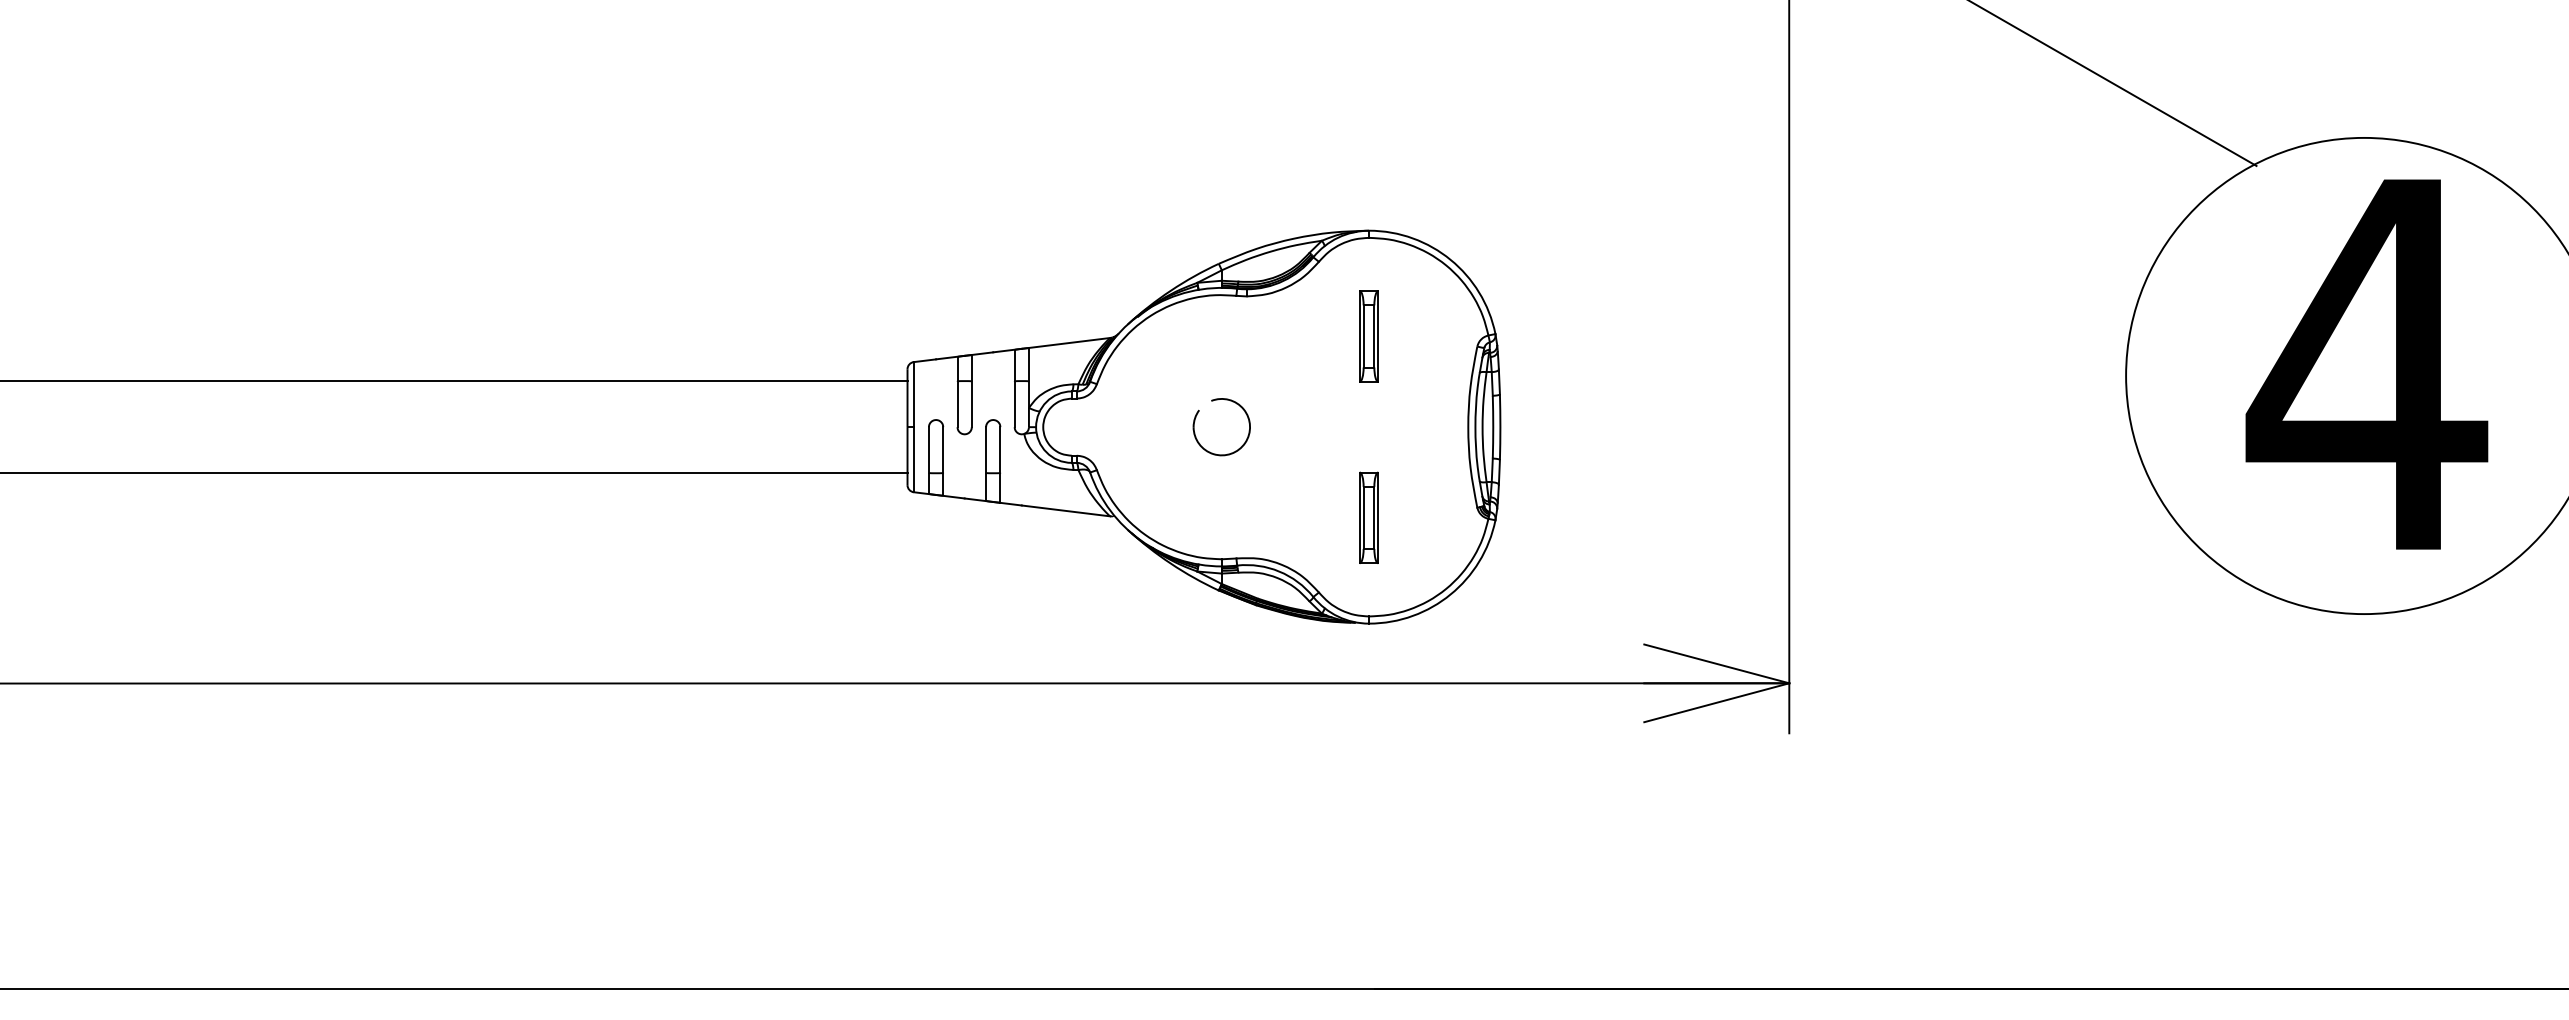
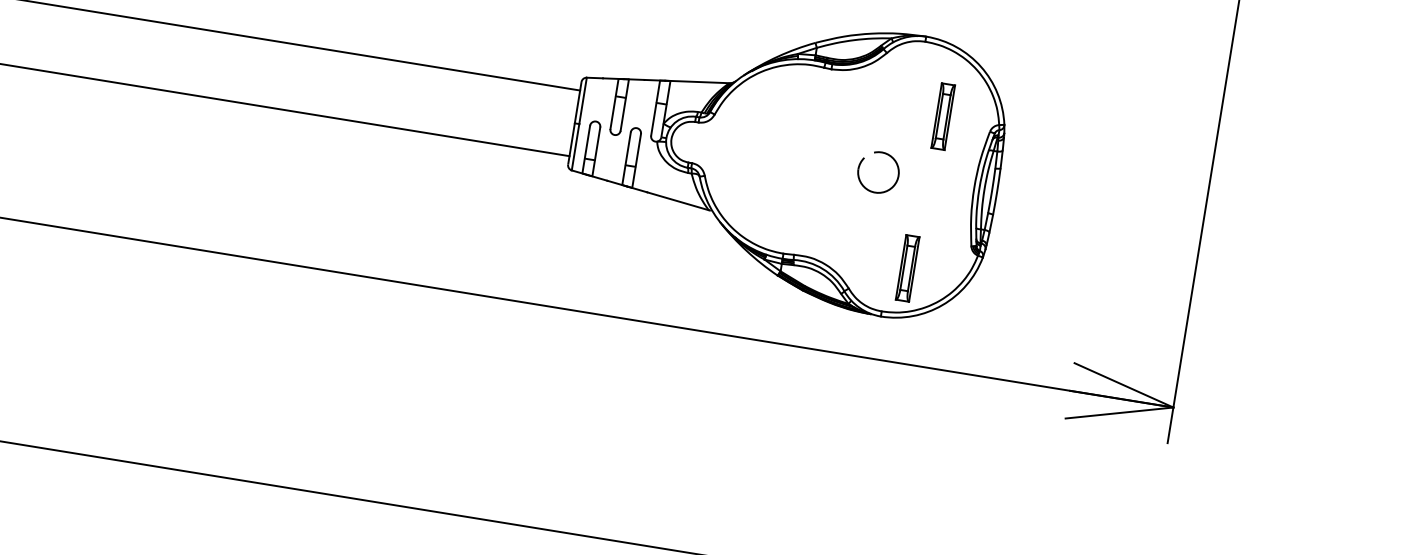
part: (1368, 336) -> (942, 116), moved
part: (1200, 443) -> (861, 181), moved
part: (1368, 517) -> (907, 268), moved

